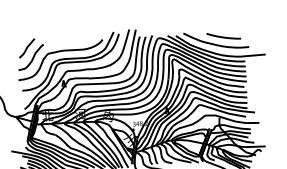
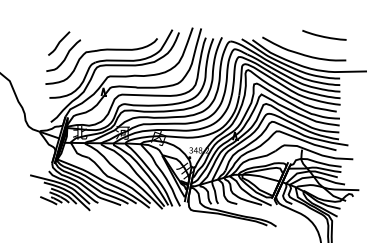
curve: (223, 36) -> (323, 35), moved

